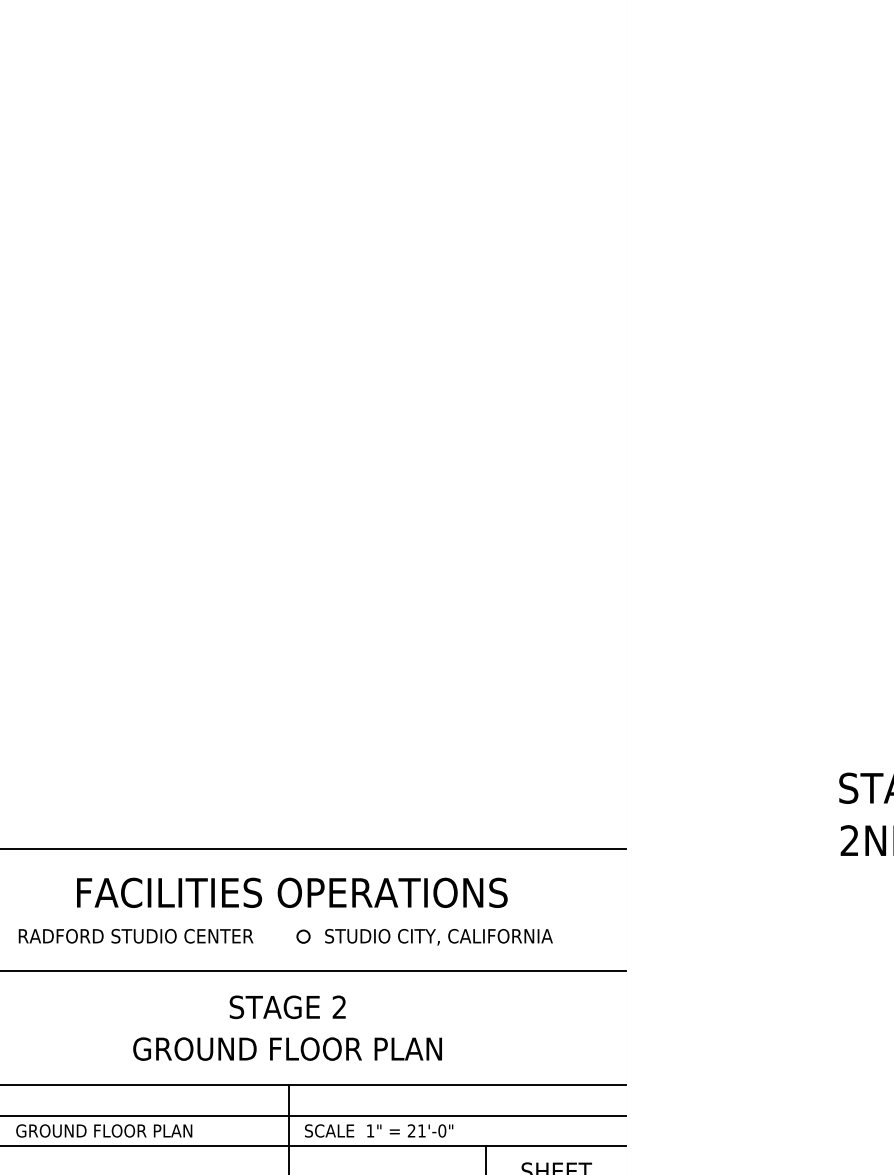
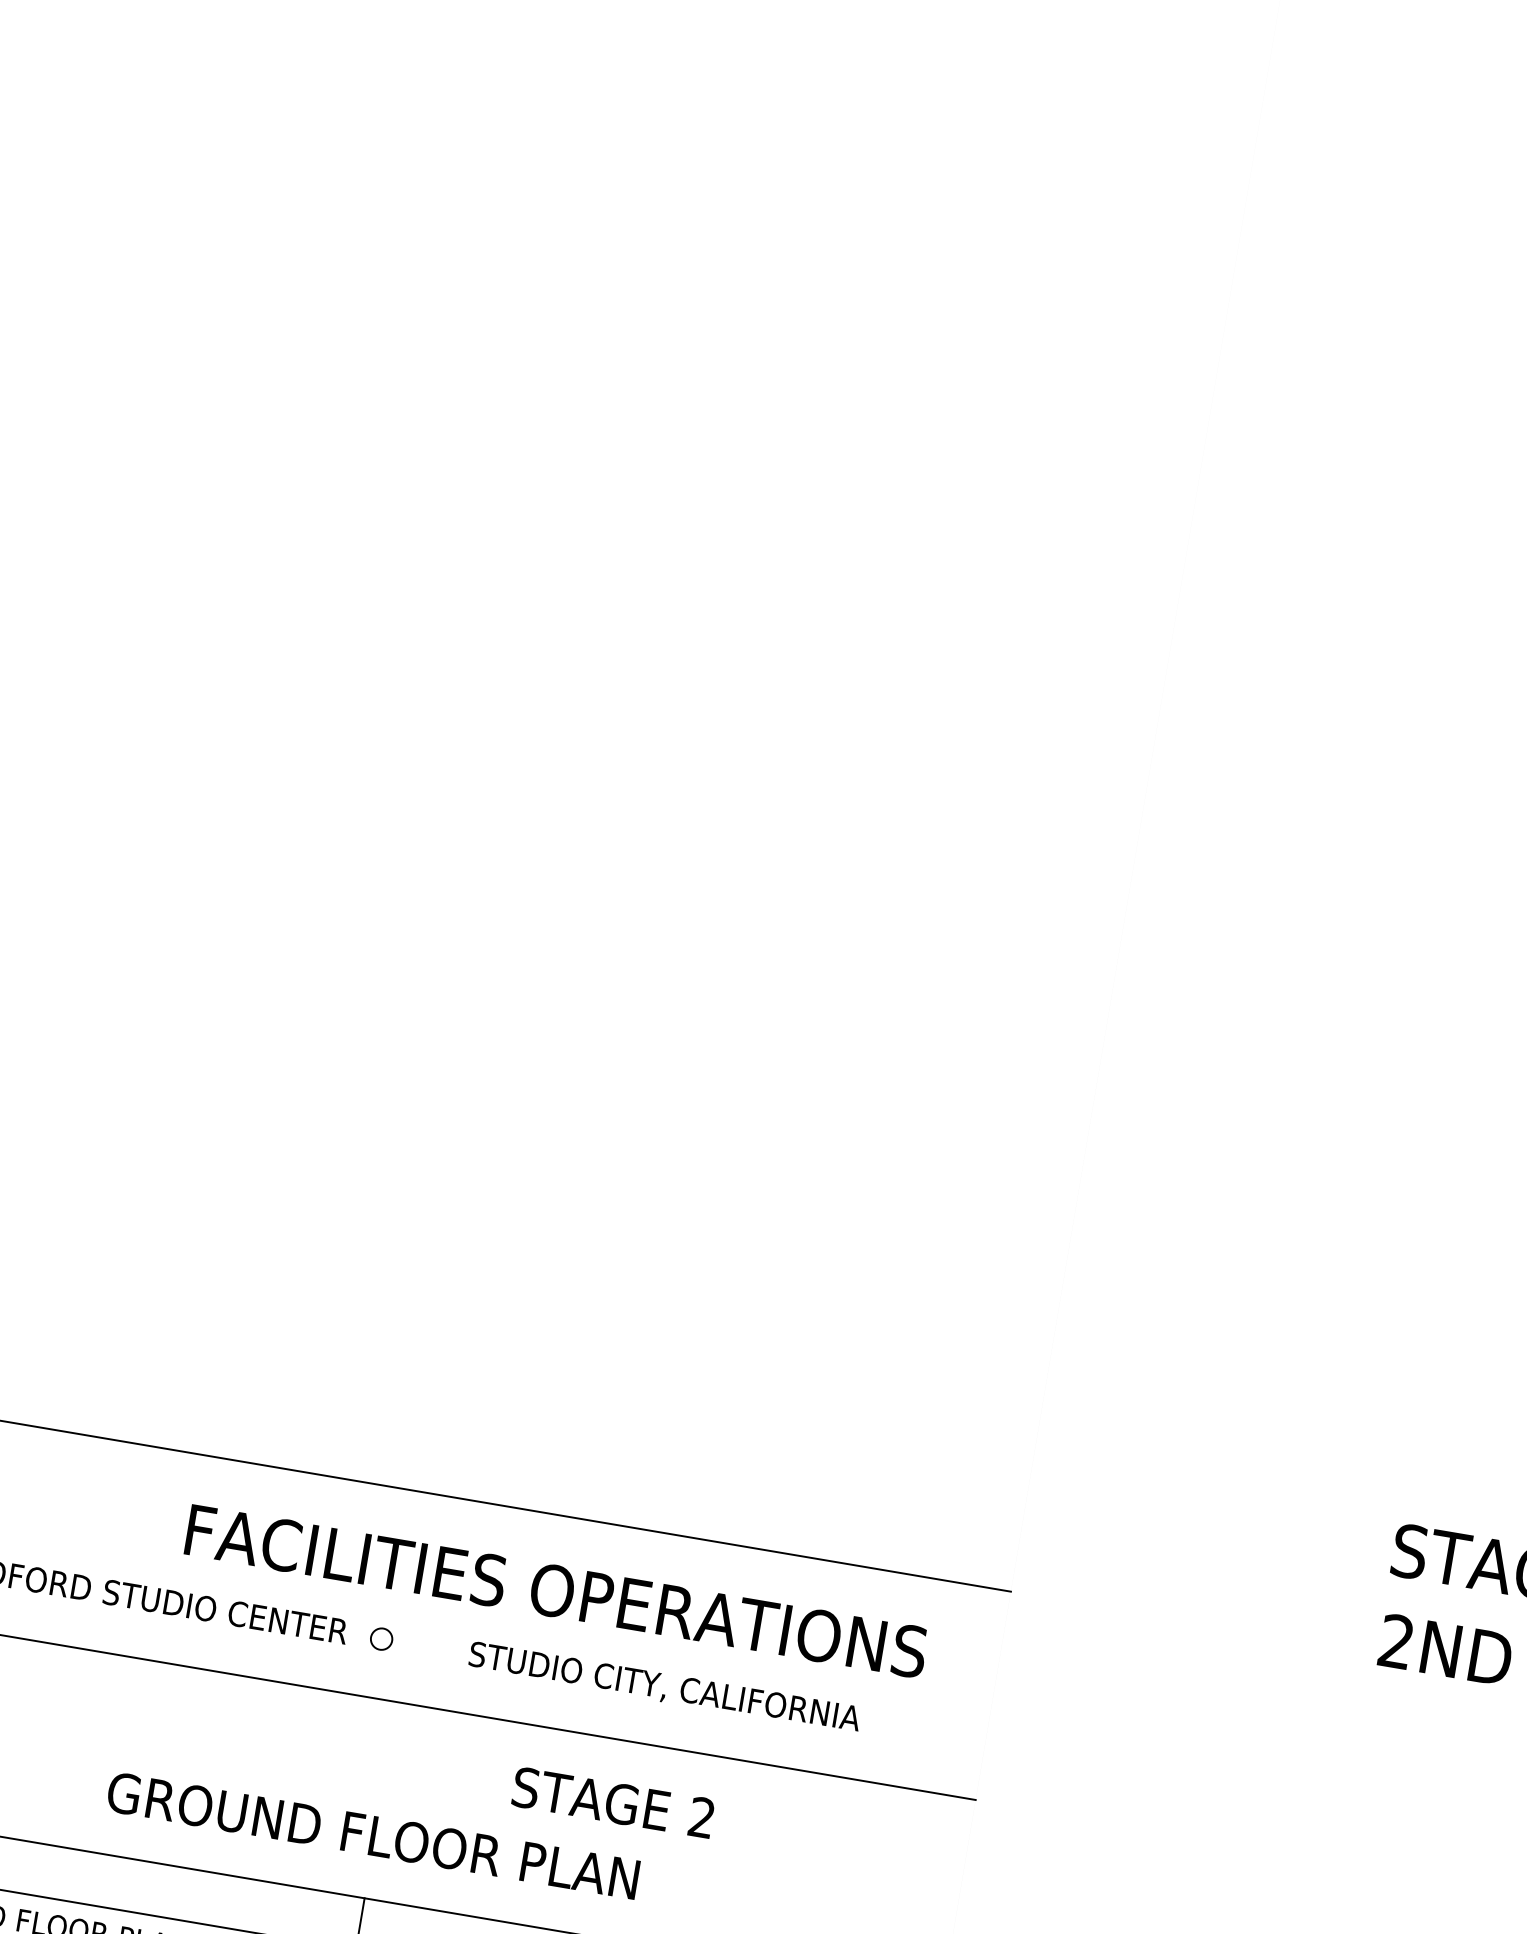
text: (292, 892) -> (557, 1590), moved
circle: (303, 936) -> (381, 1638), moved
text: (287, 1007) -> (612, 1803), moved

